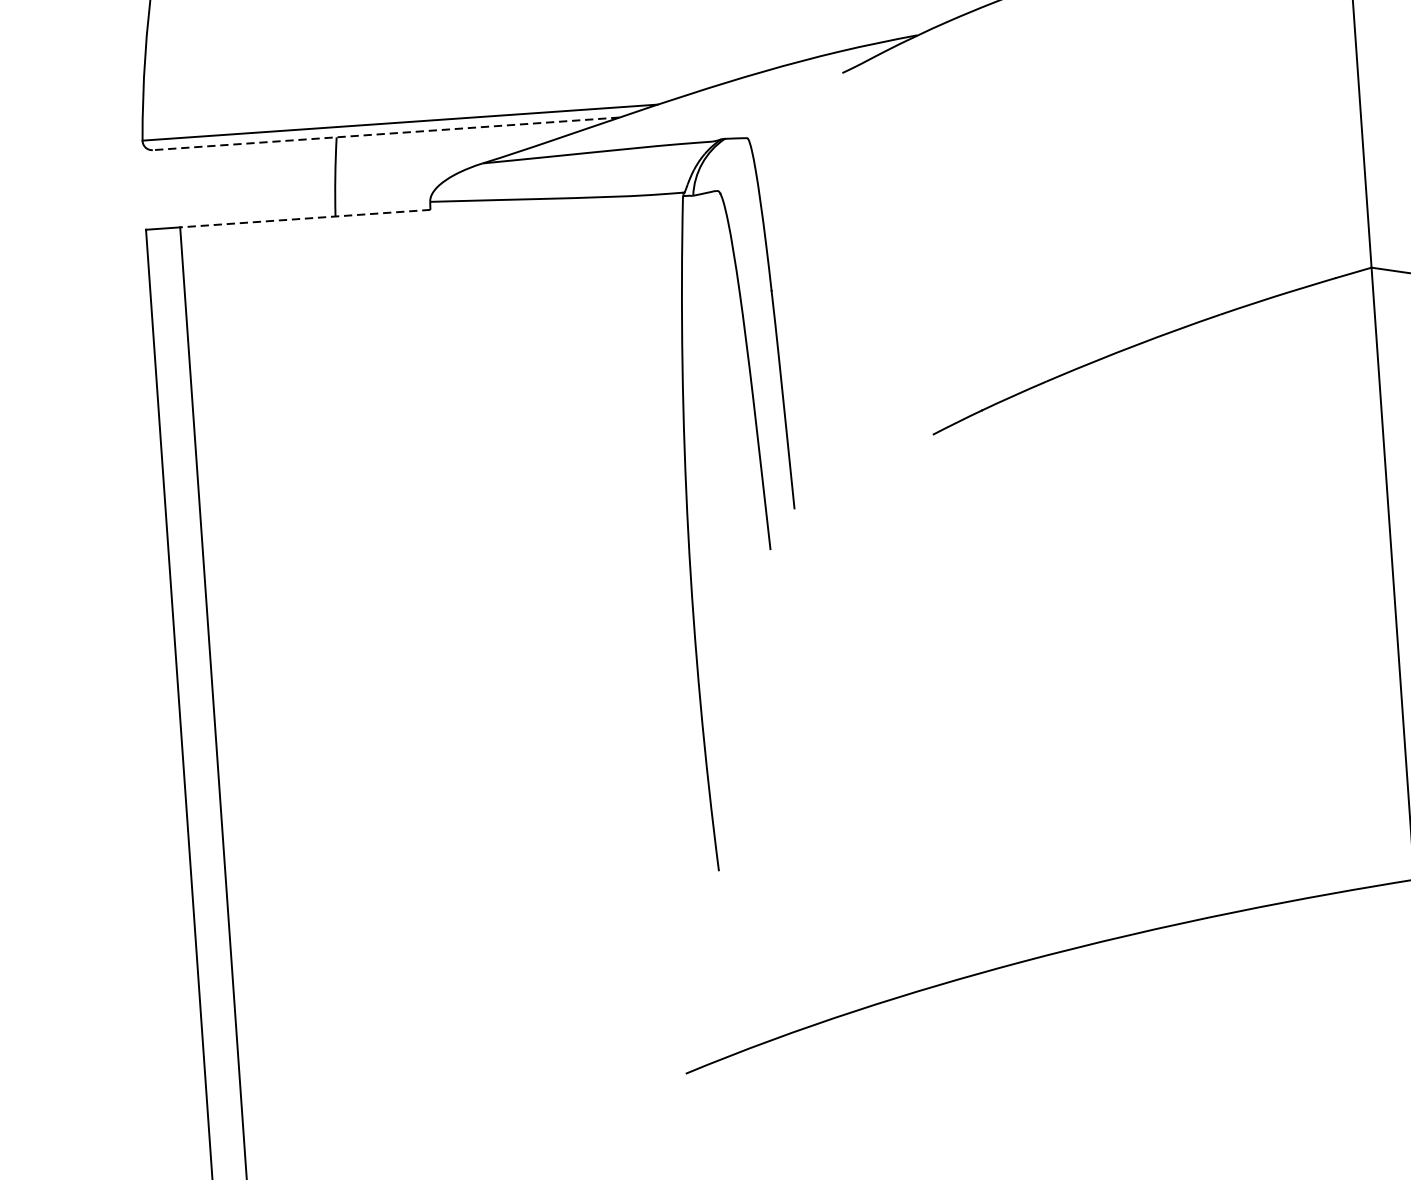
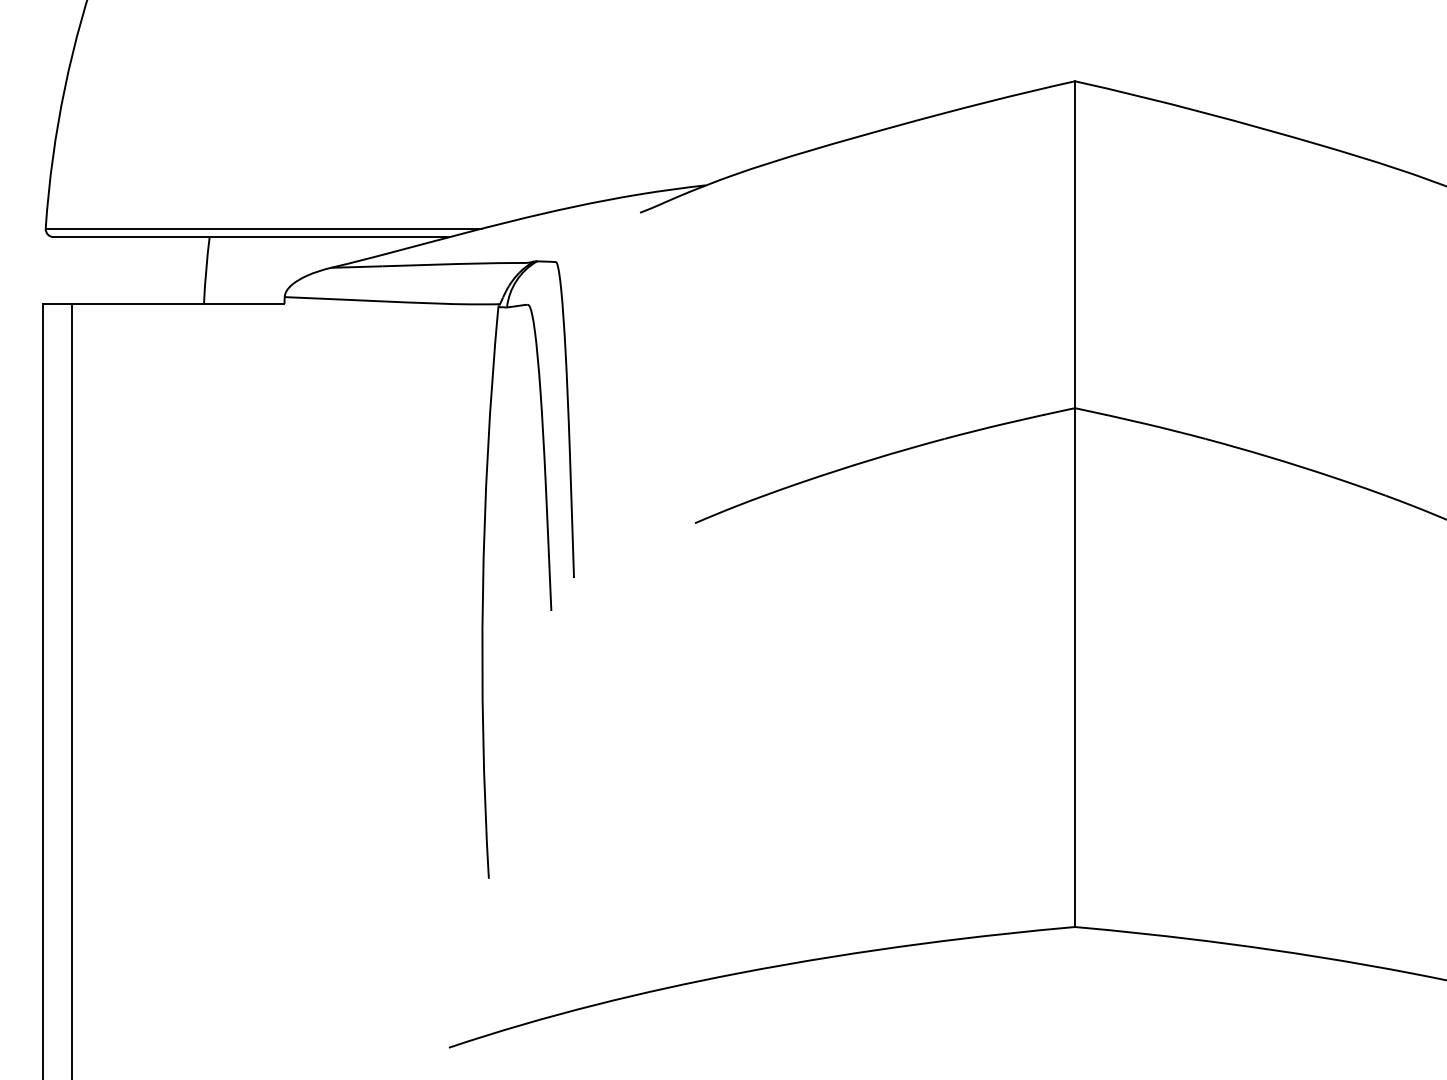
line: (386, 134) -> (251, 237), dashed -> solid
line: (304, 218) -> (177, 303), dashed -> solid

